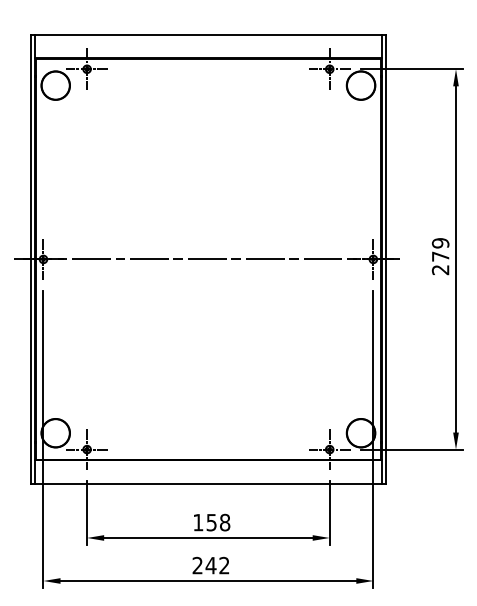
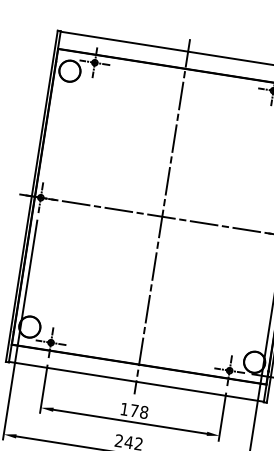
line: (208, 259) -> (162, 216), added
text: (211, 522) -> (134, 410), 158 -> 178

